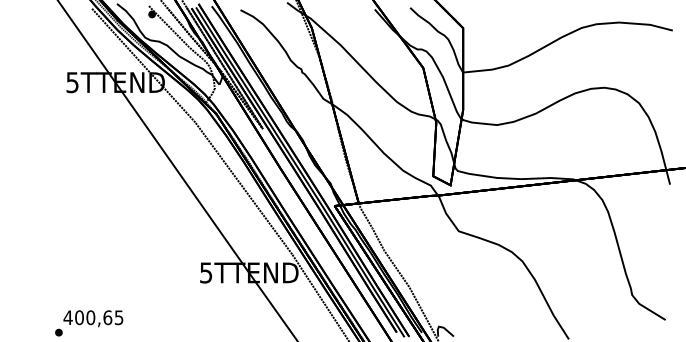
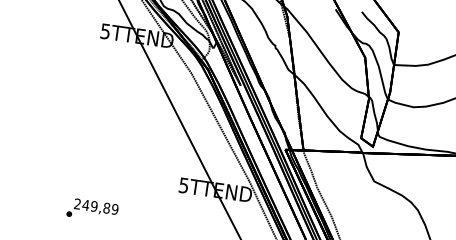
text: (93, 317) -> (96, 206), 400,65 -> 249,89

